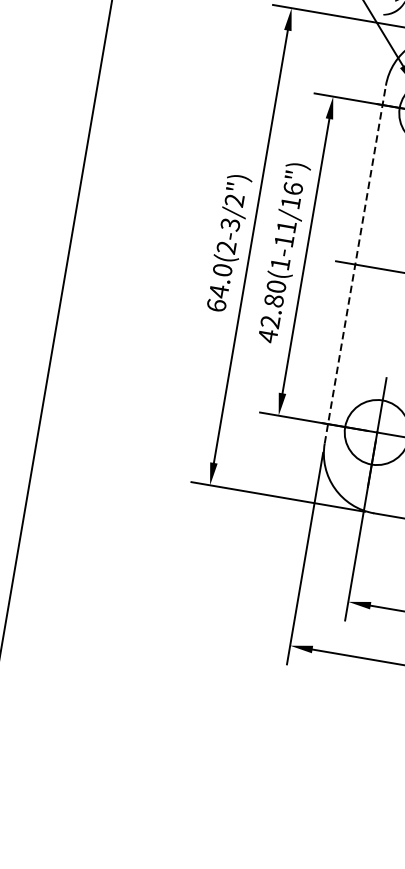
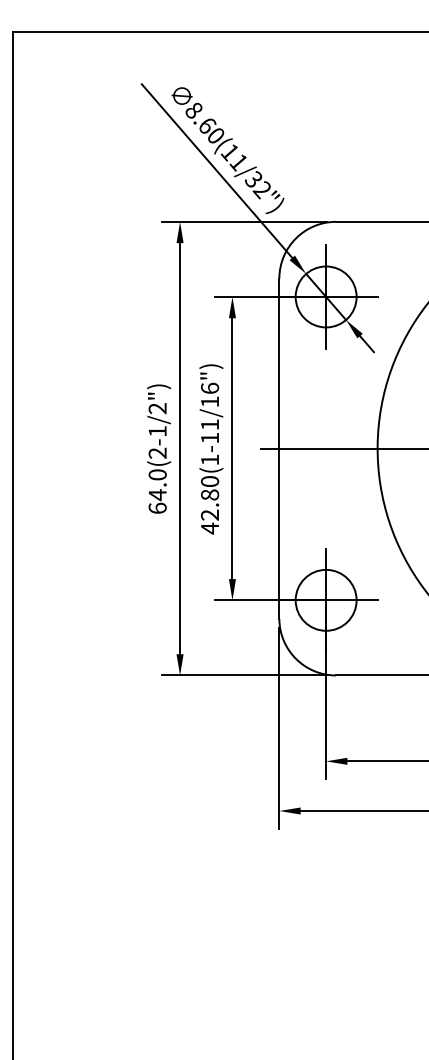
text: (230, 224) -> (157, 431), 64.0(2-3/2") -> 64.0(2-1/2")
line: (355, 264) -> (279, 448), dashed -> solid

